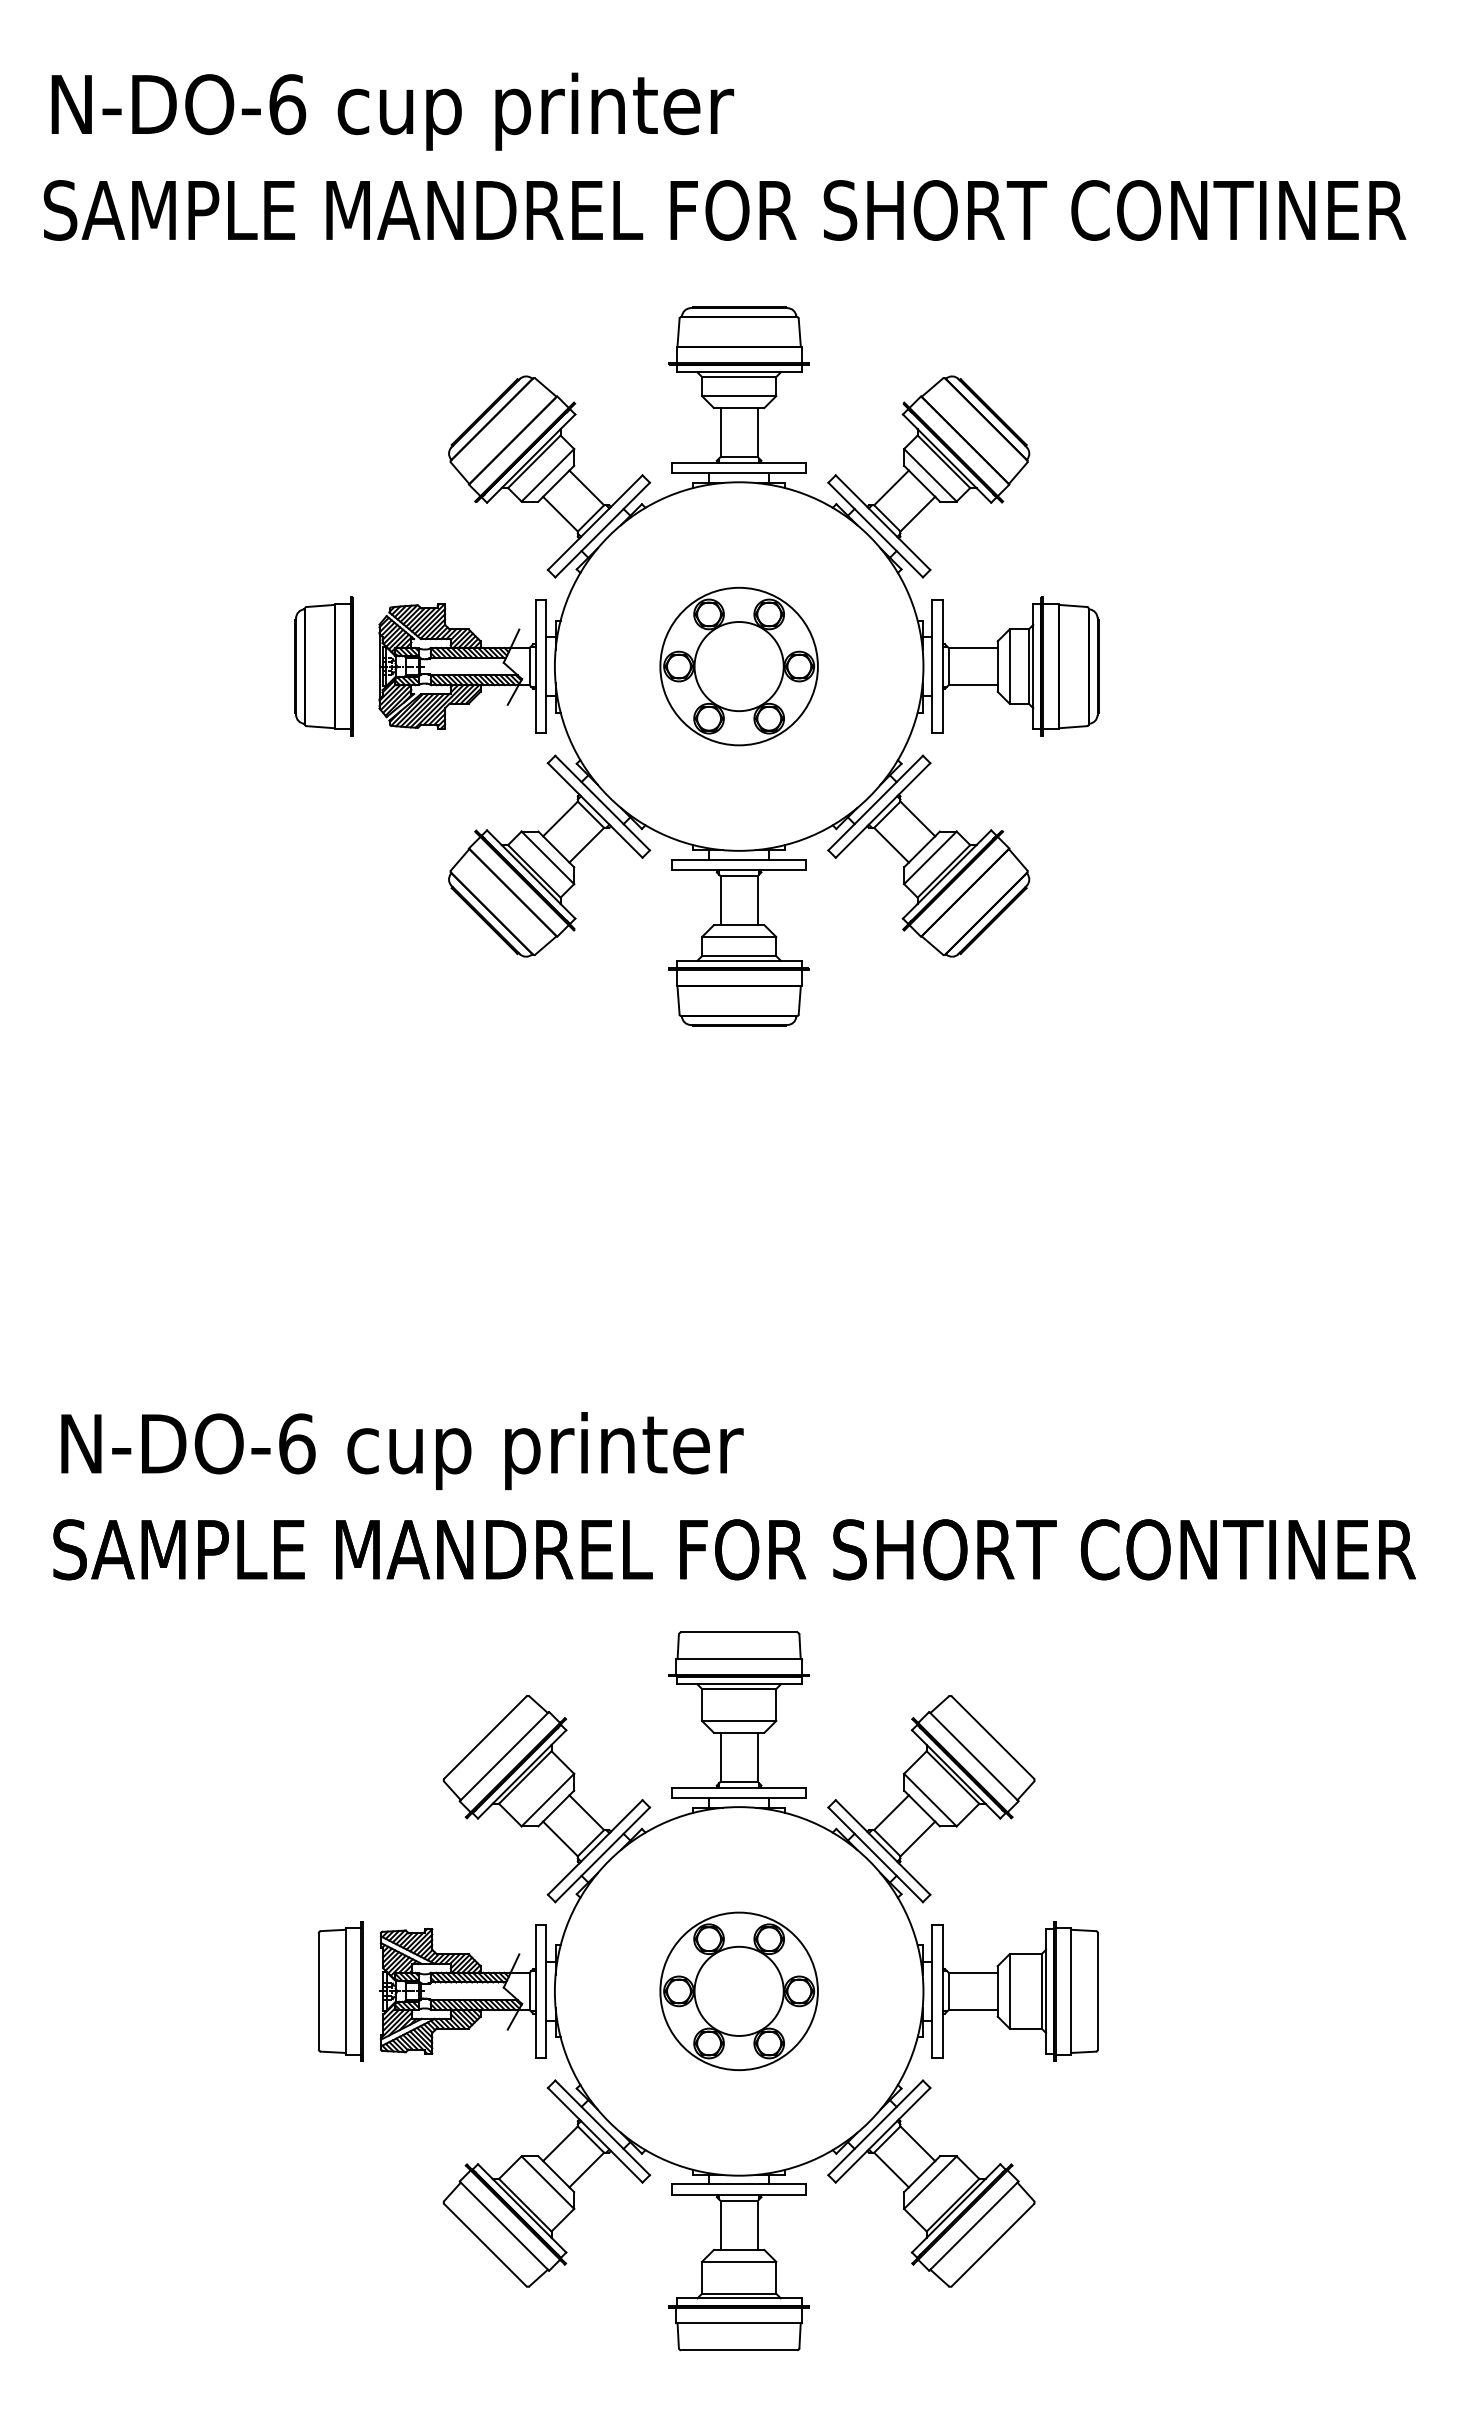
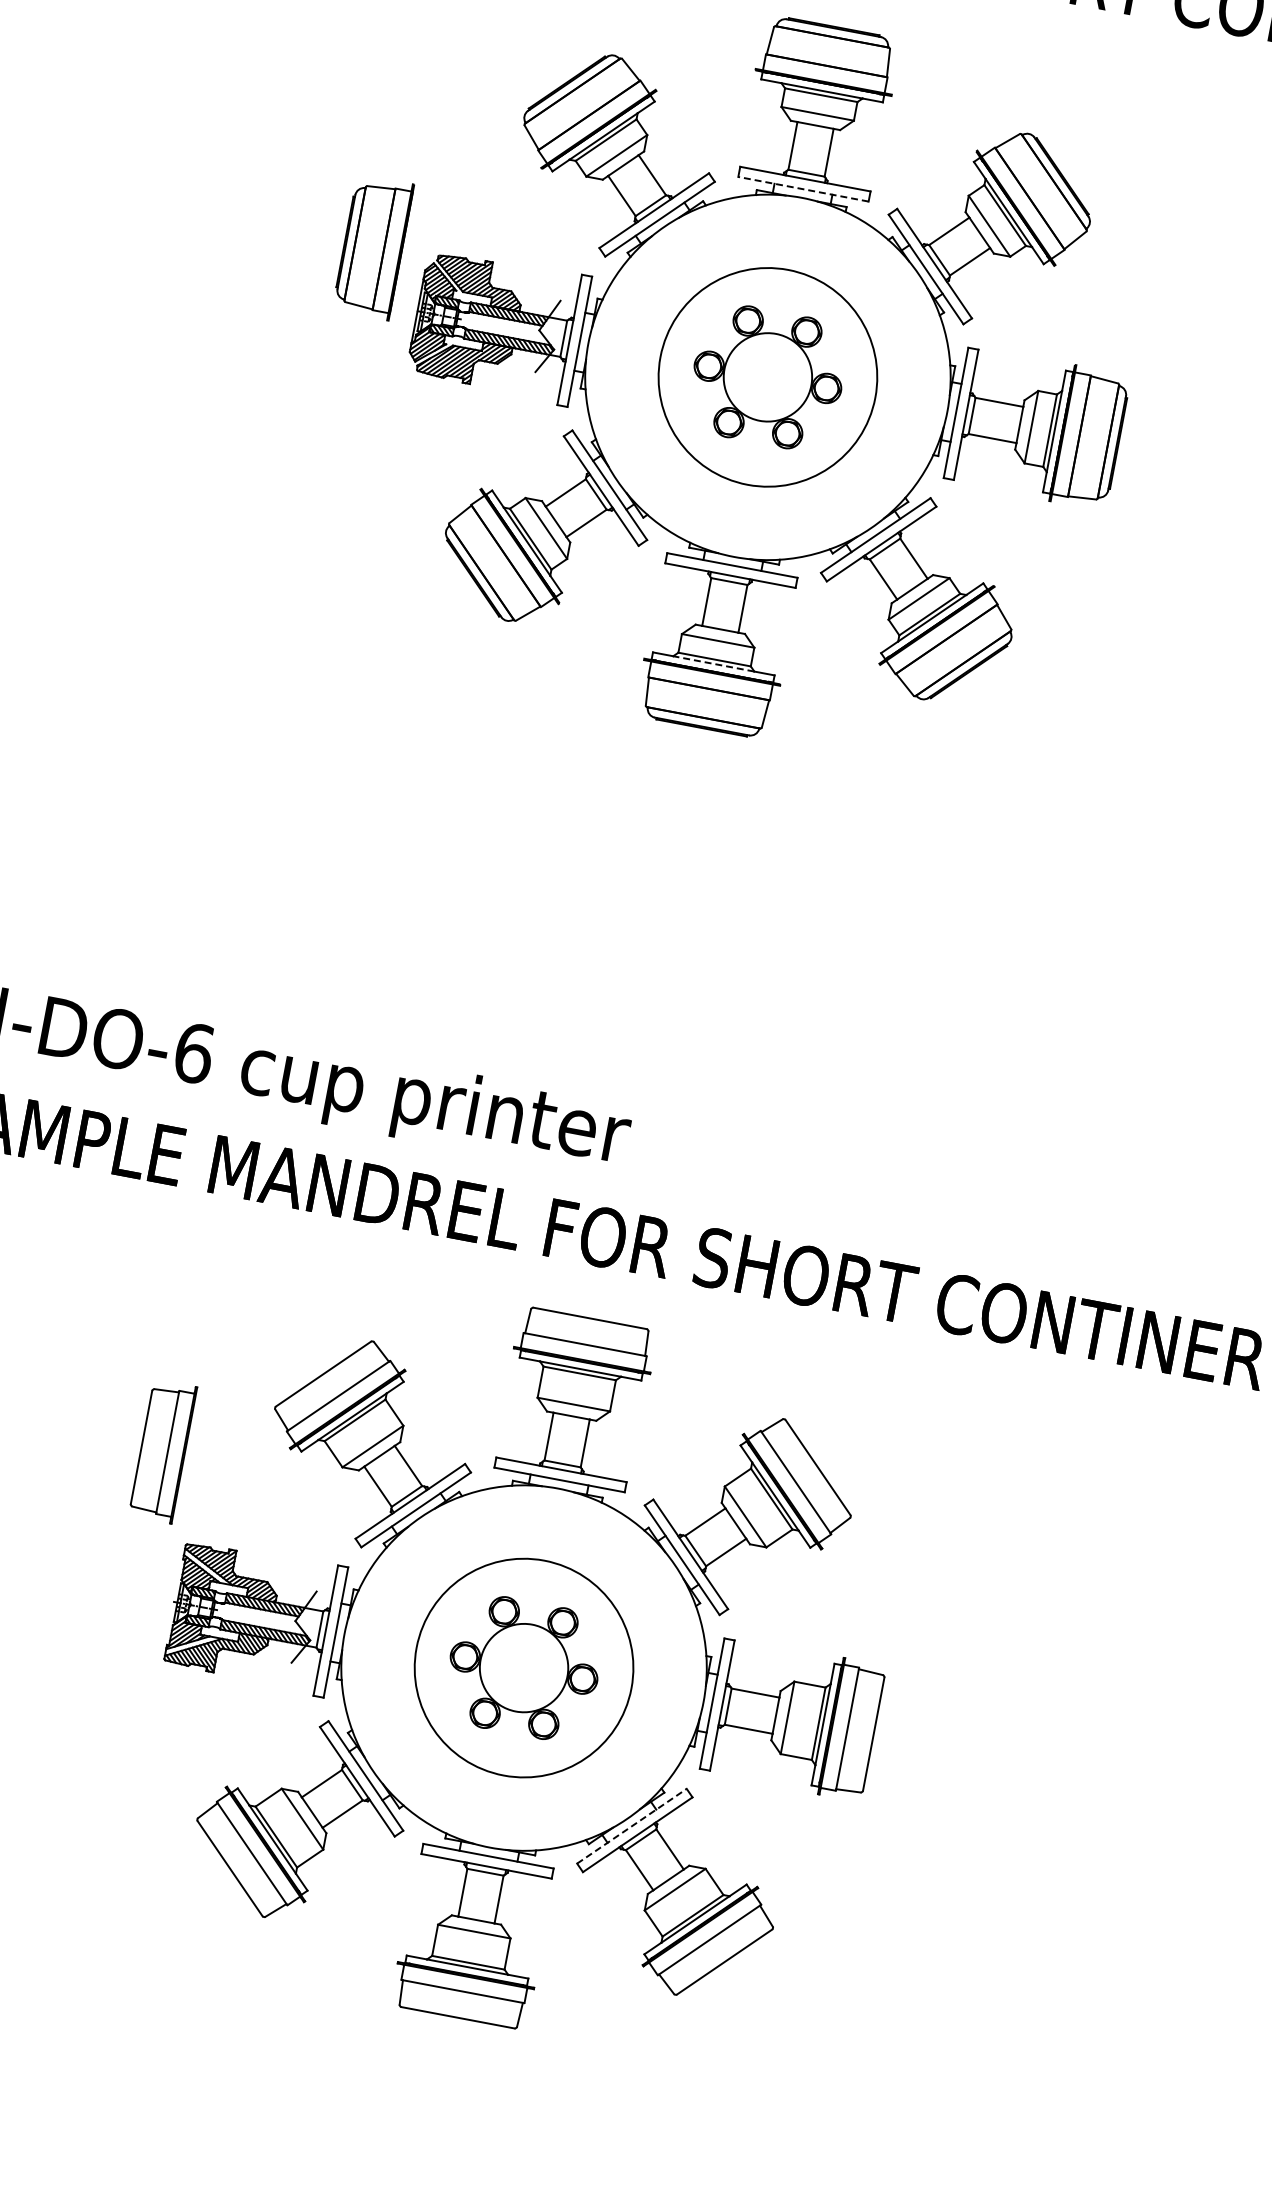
line: (739, 473) -> (803, 189), solid -> dashed
part: (323, 666) -> (373, 247), moved
circle: (738, 666) -> (767, 377), size x1.4
line: (739, 960) -> (714, 663), solid -> dashed
part: (340, 1991) -> (162, 1451), moved
circle: (738, 1991) -> (523, 1668), size x1.4
line: (875, 2127) -> (631, 1825), solid -> dashed

